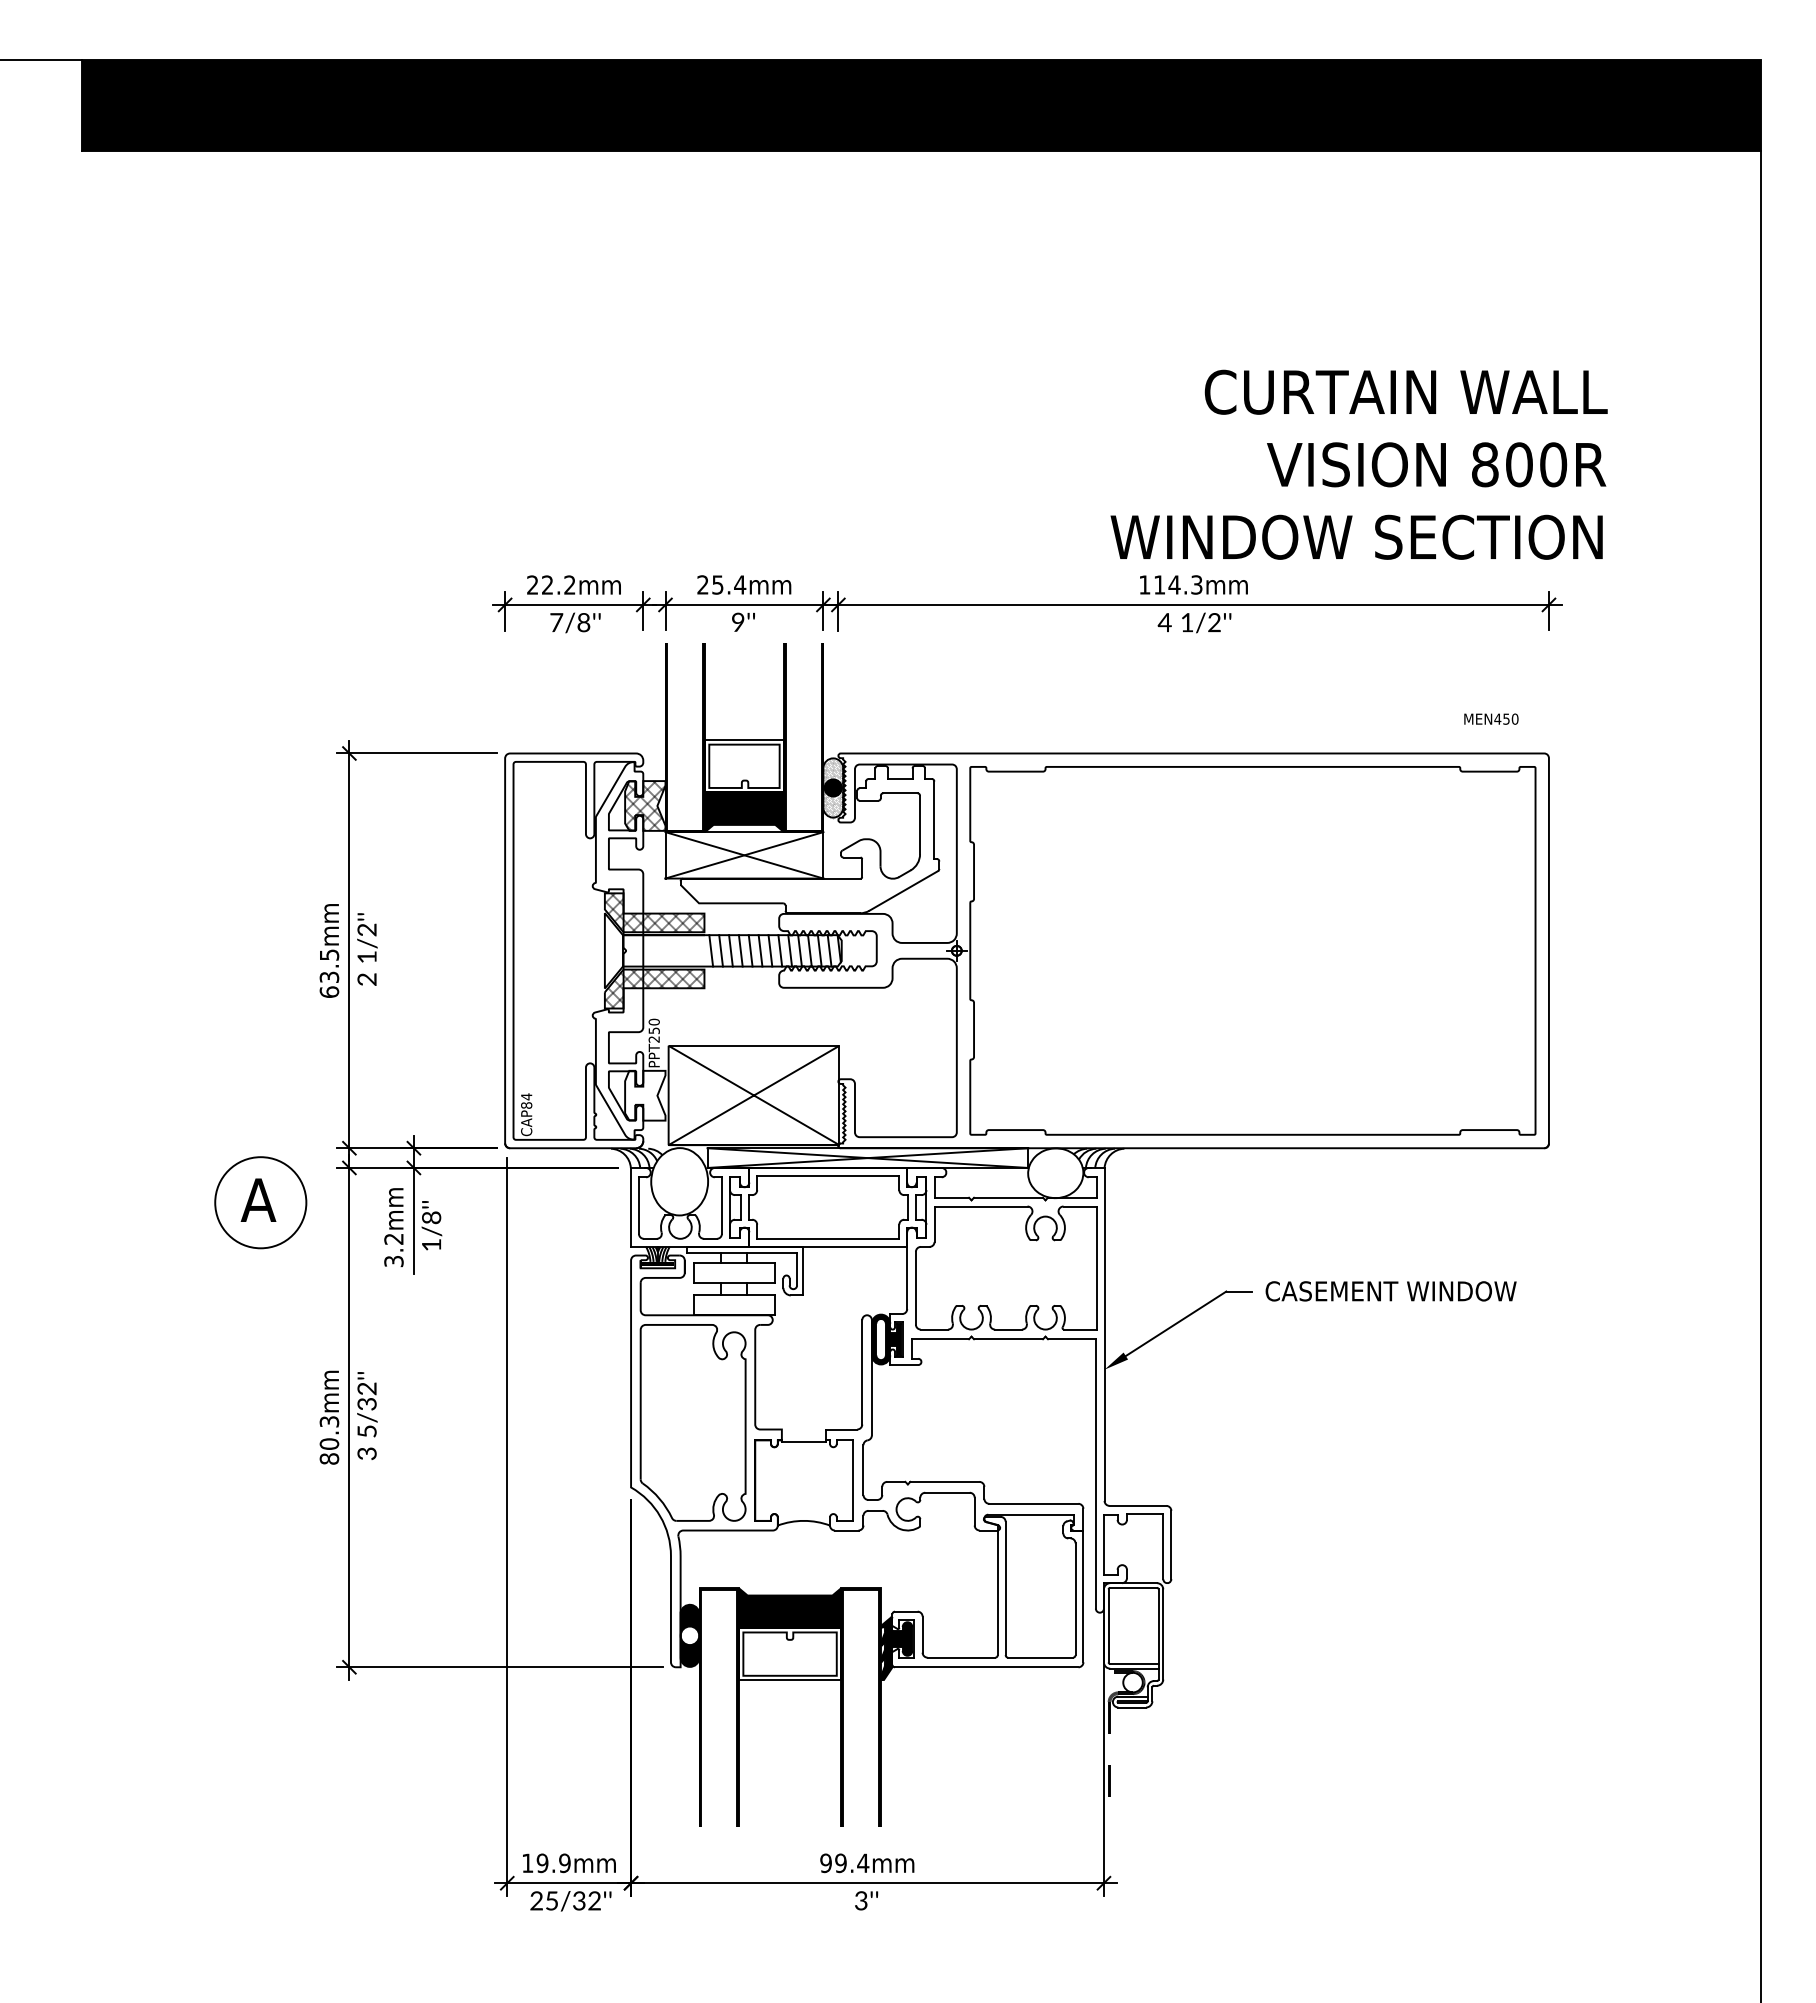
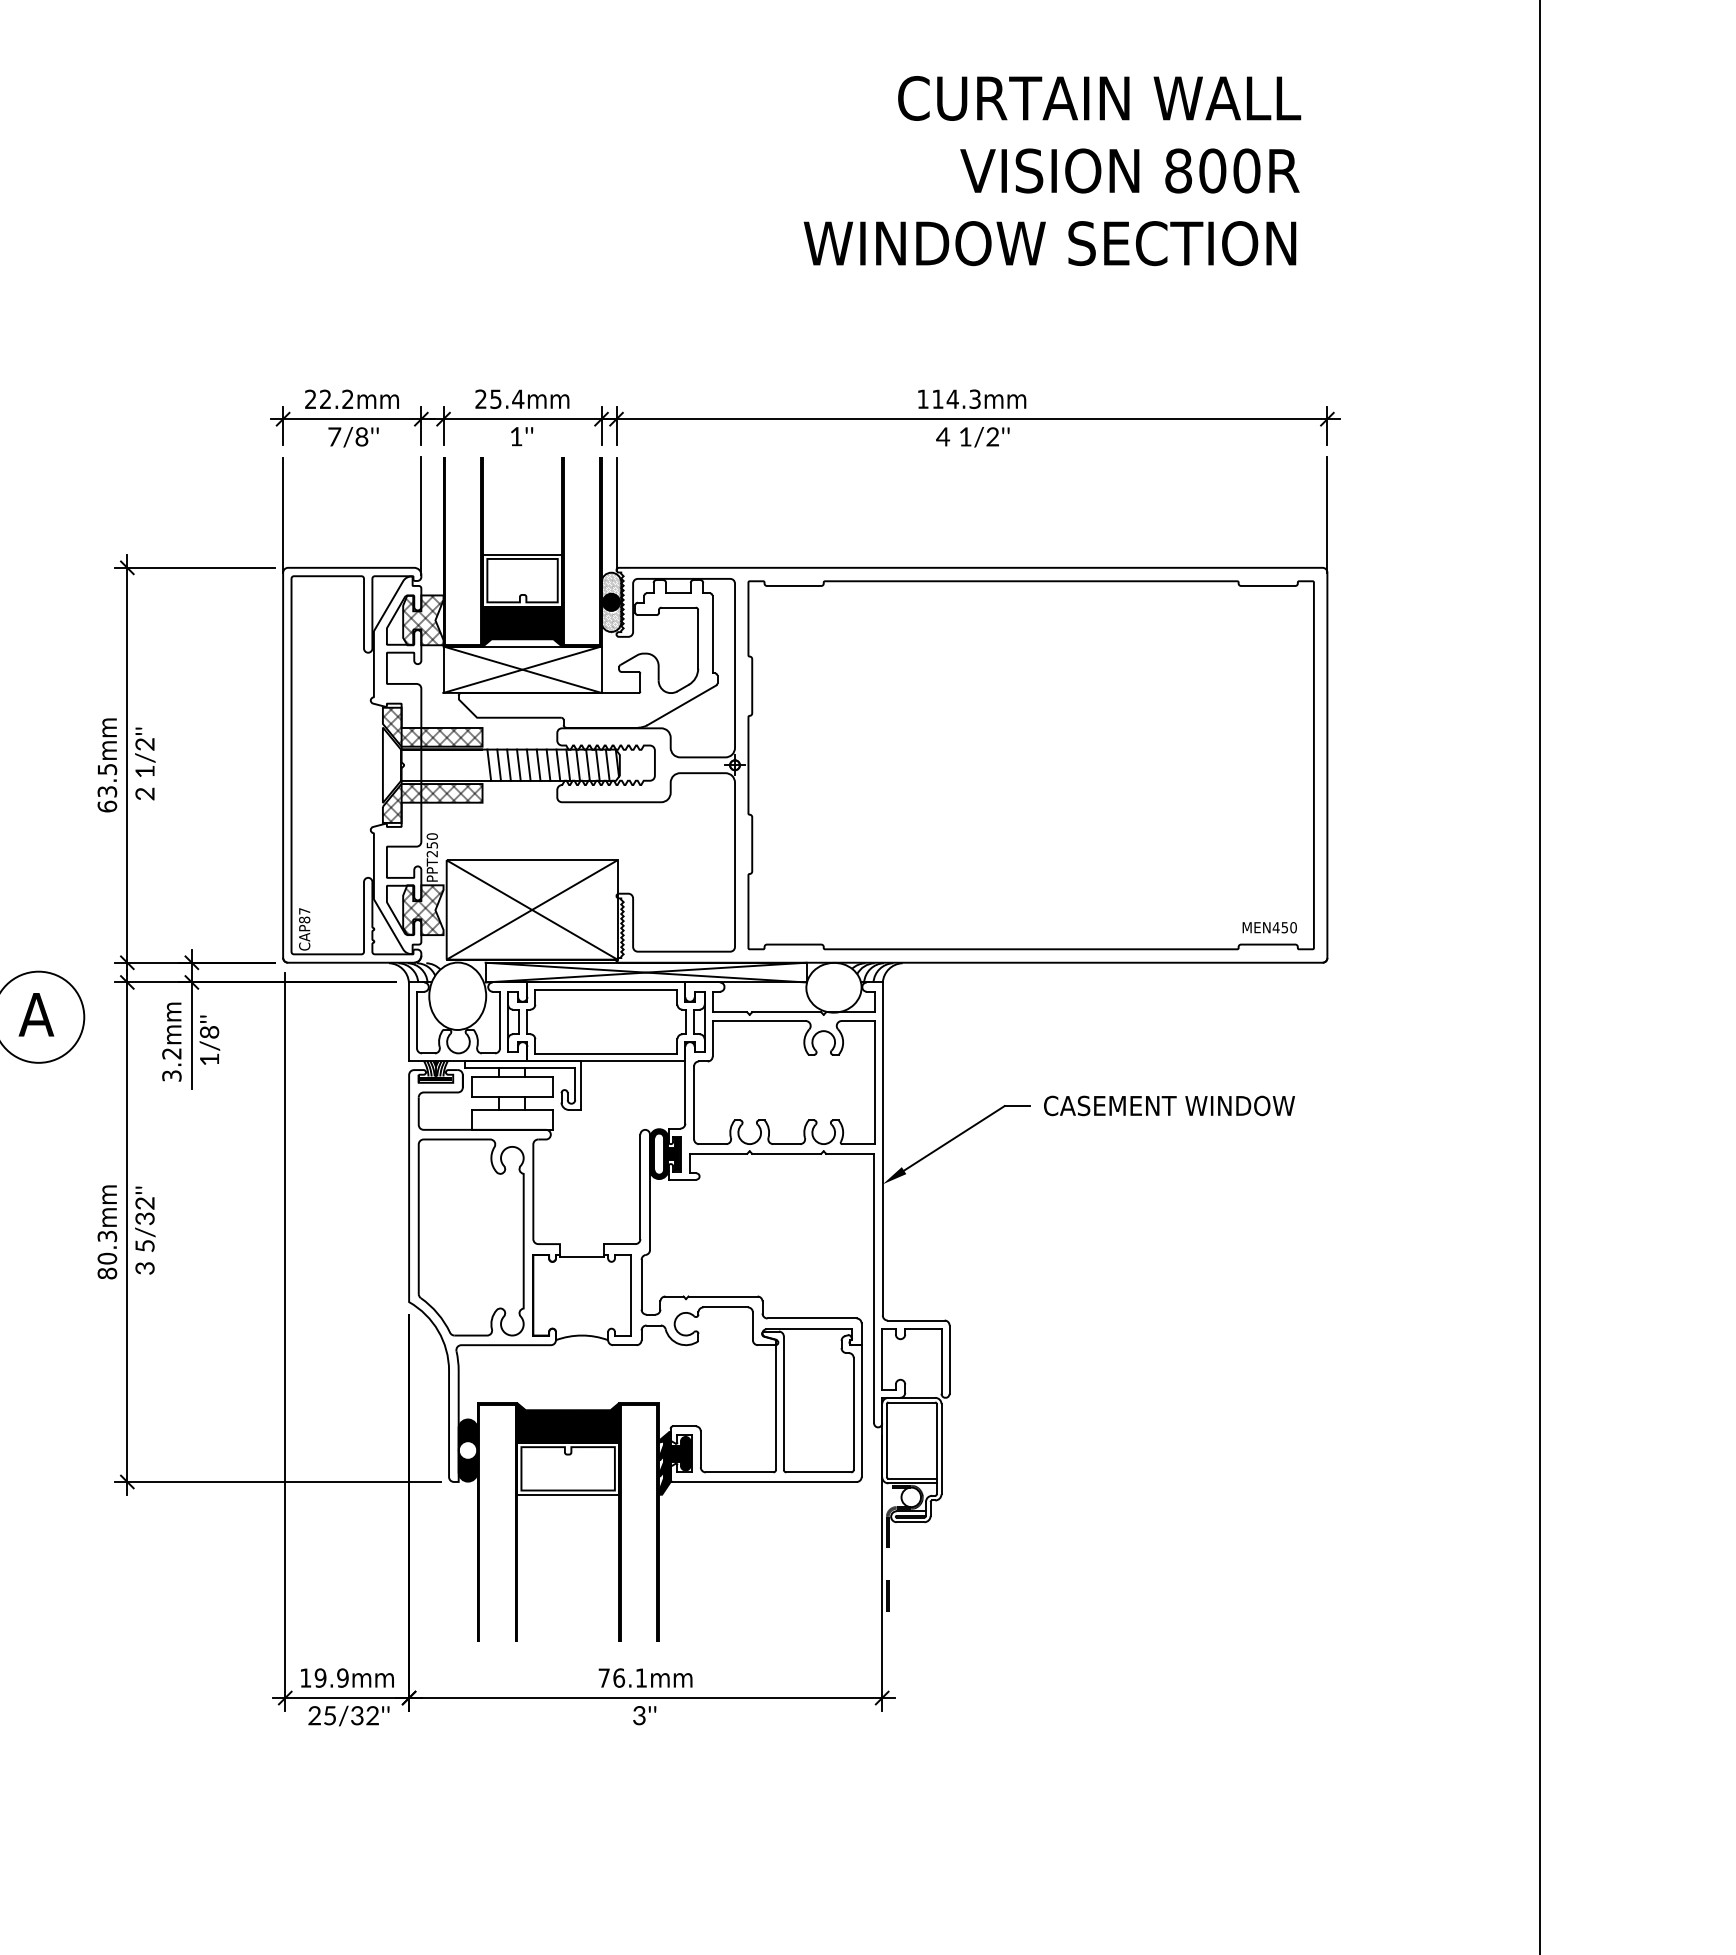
text: (1358, 464) -> (1051, 170), moved
text: (738, 621) -> (516, 435), 9''\f] -> 1''\f]
line: (838, 699) -> (616, 513), added
line: (505, 700) -> (283, 514), added
line: (1548, 700) -> (1326, 514), added
line: (643, 701) -> (421, 515), added
text: (1491, 718) -> (1269, 926), moved
hatch: (645, 1095) -> (423, 909), added
text: (526, 1096) -> (304, 910), CAP84 -> CAP87
text: (844, 1863) -> (622, 1678), 99.4mm -> 76.1mm

